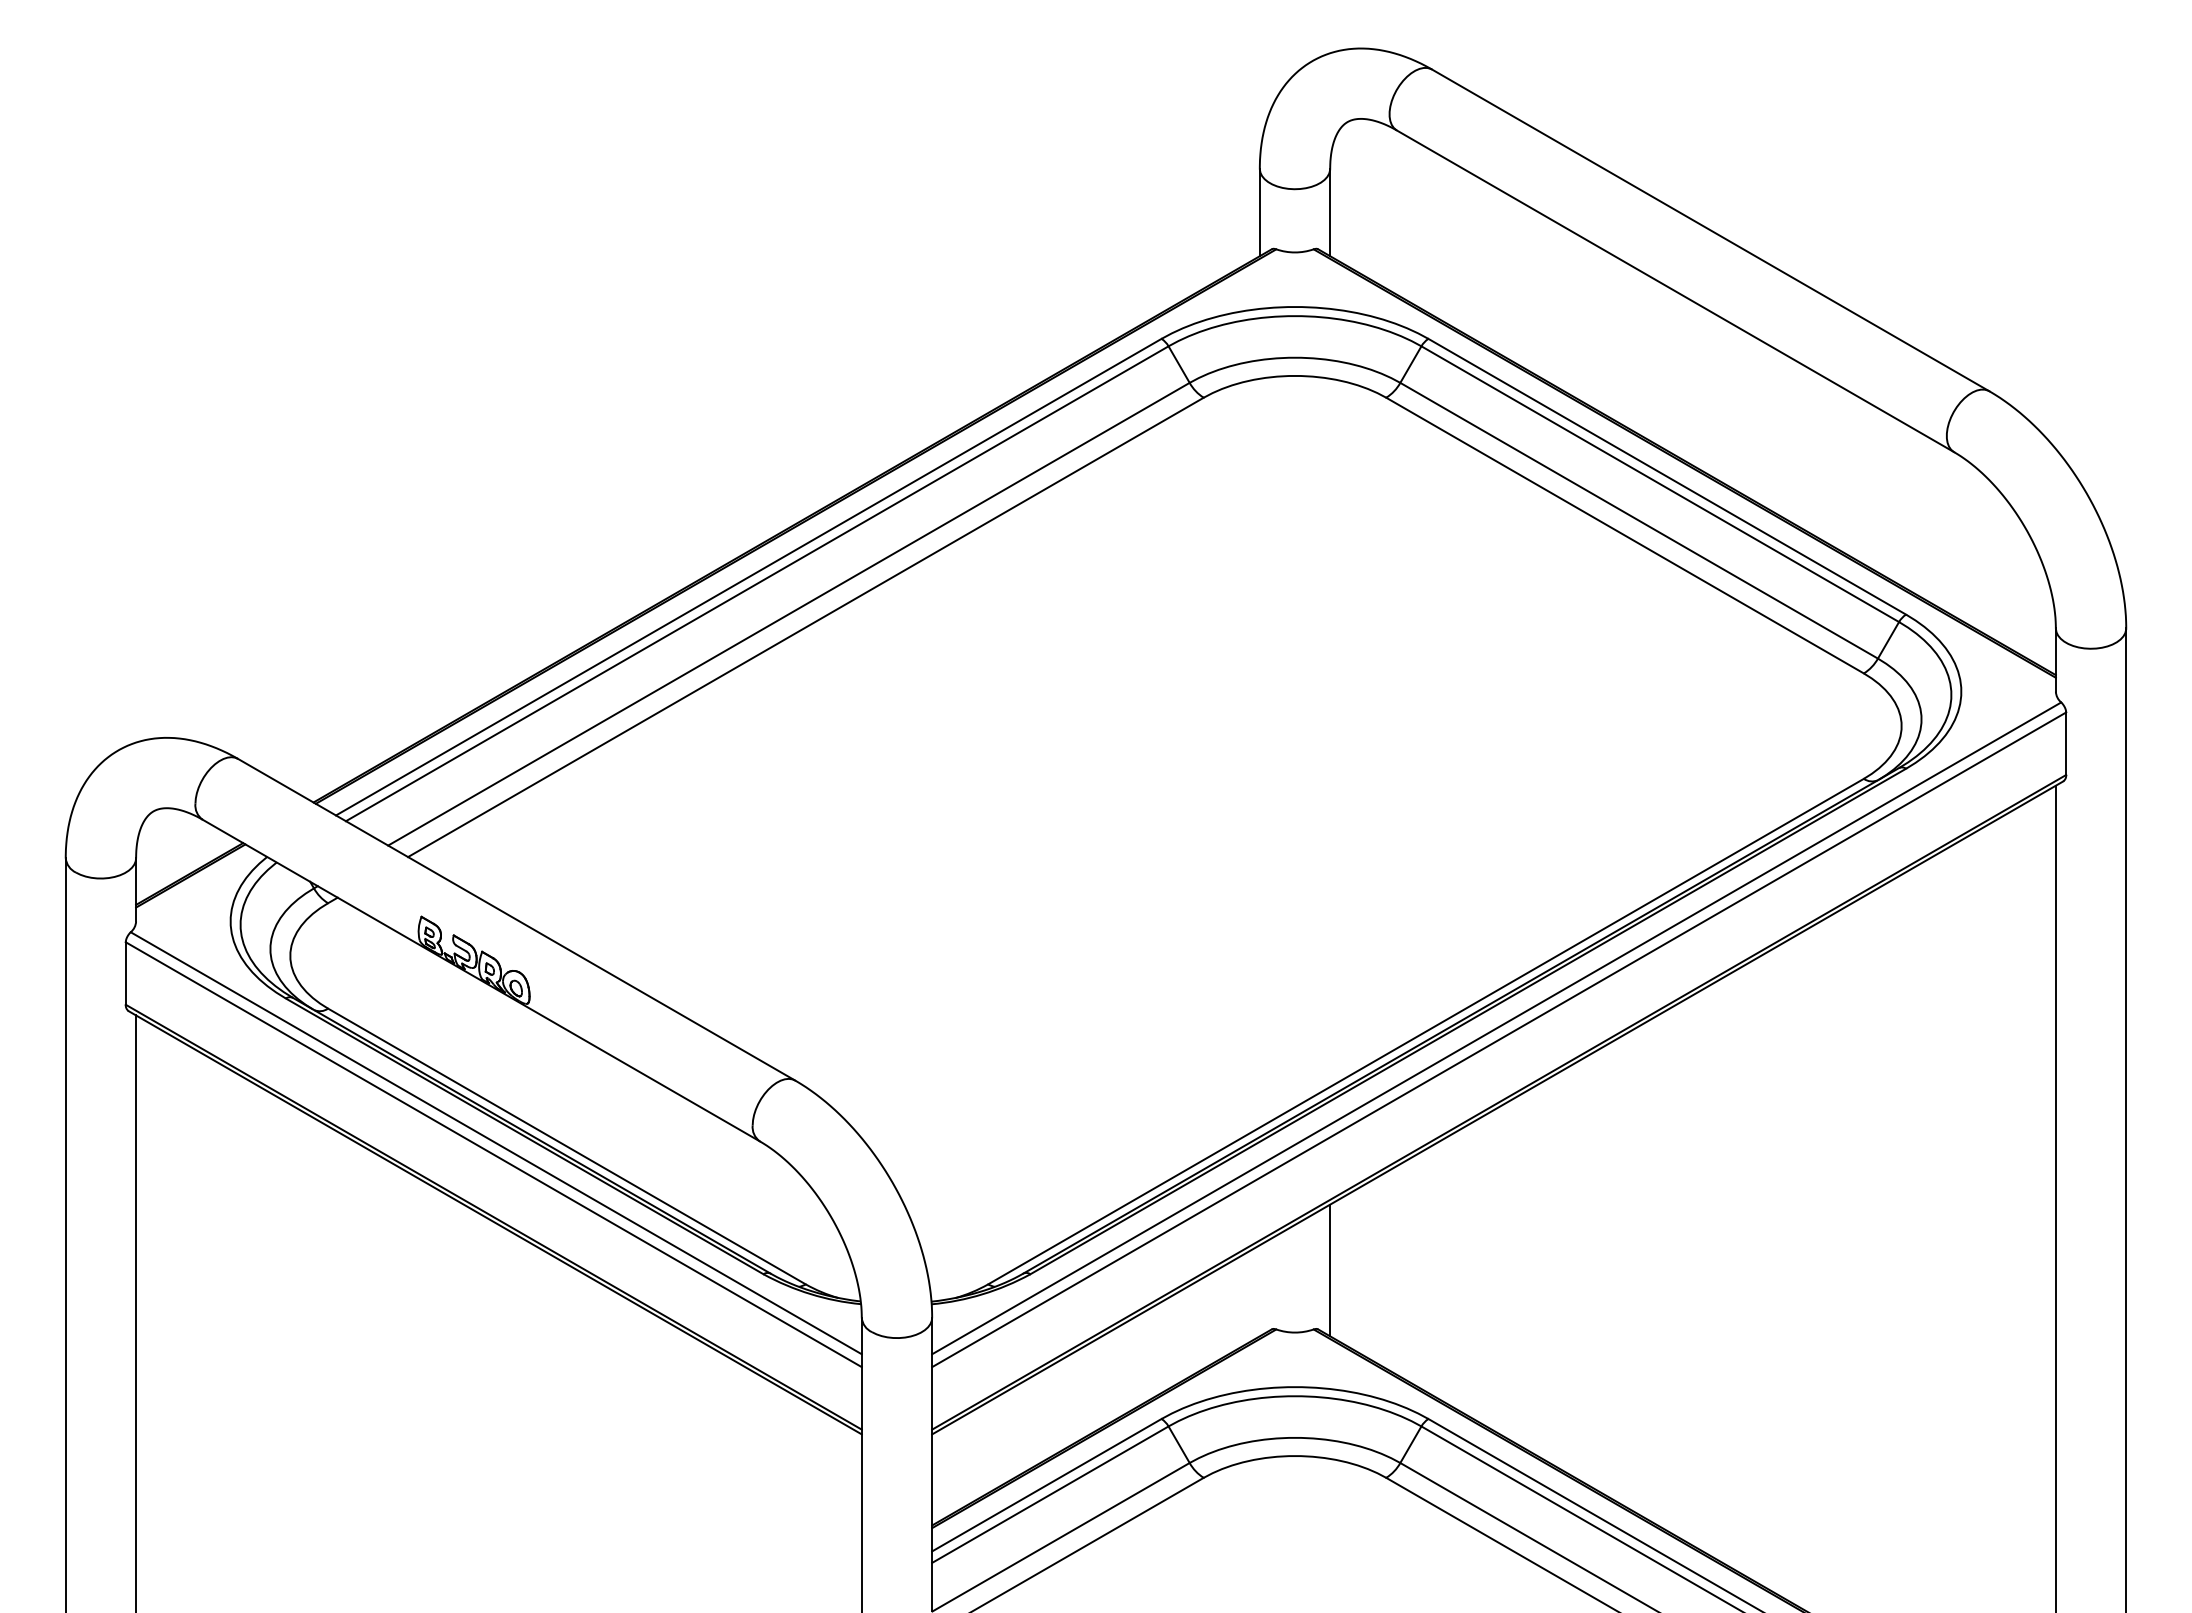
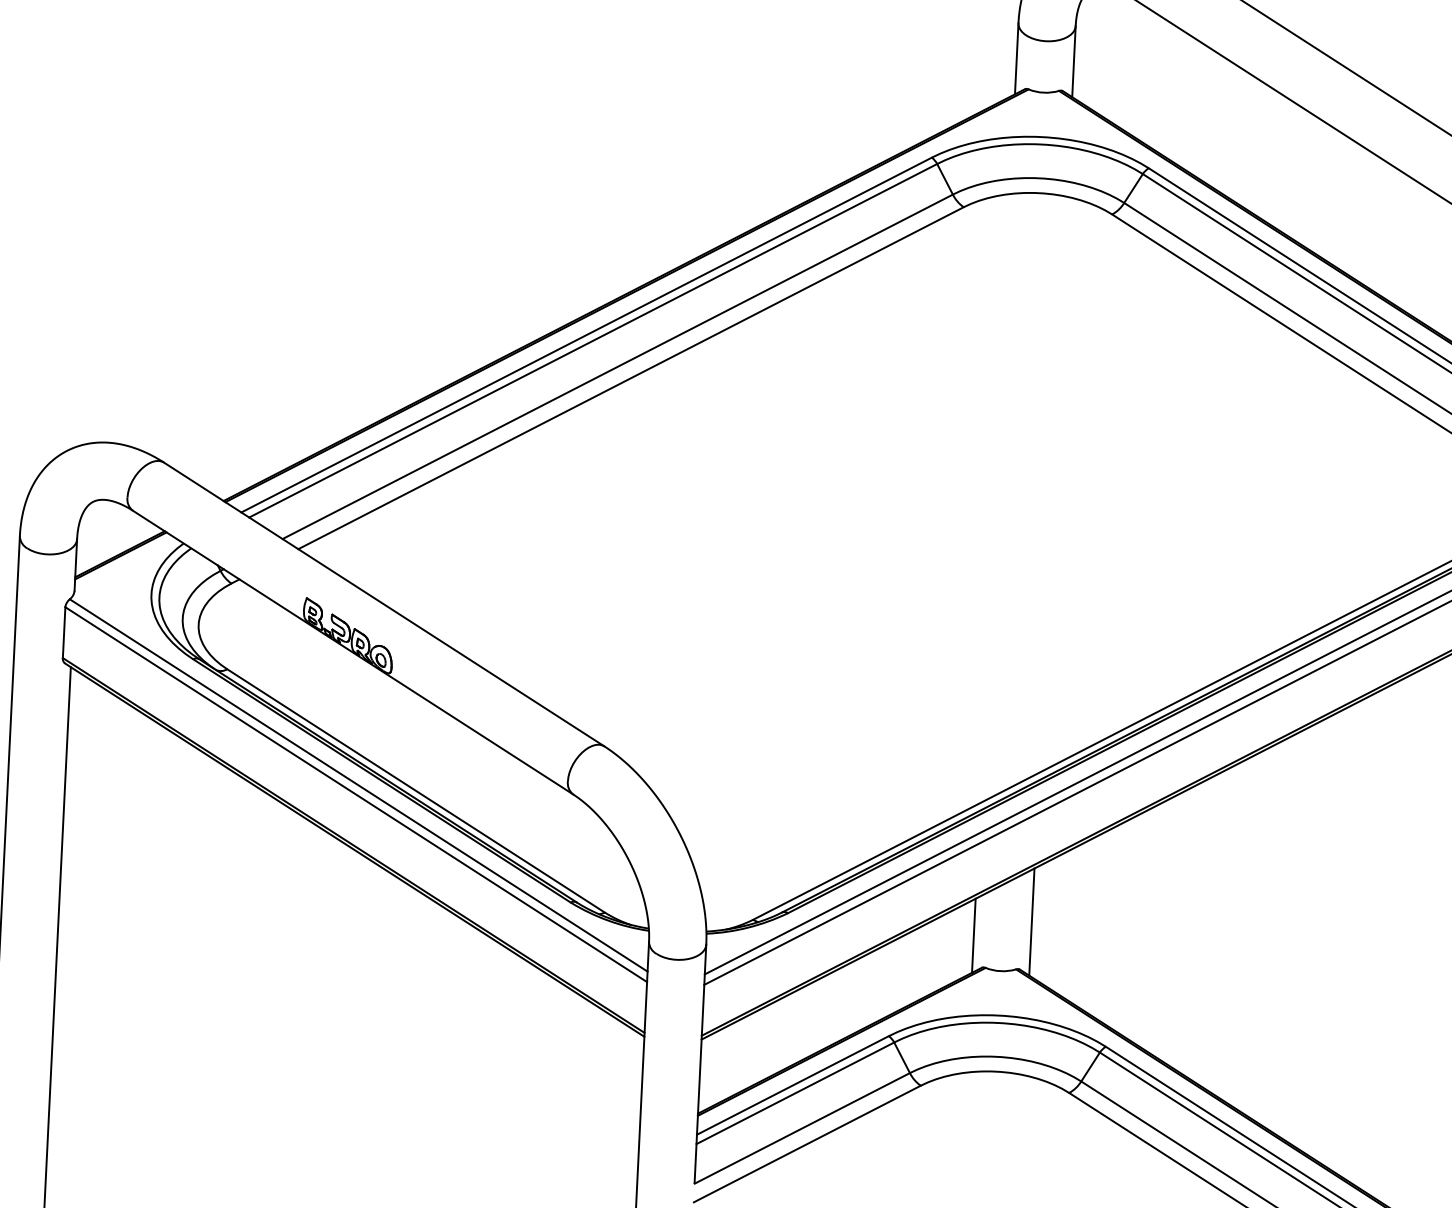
line: (1259, 1290) -> (973, 935), added

